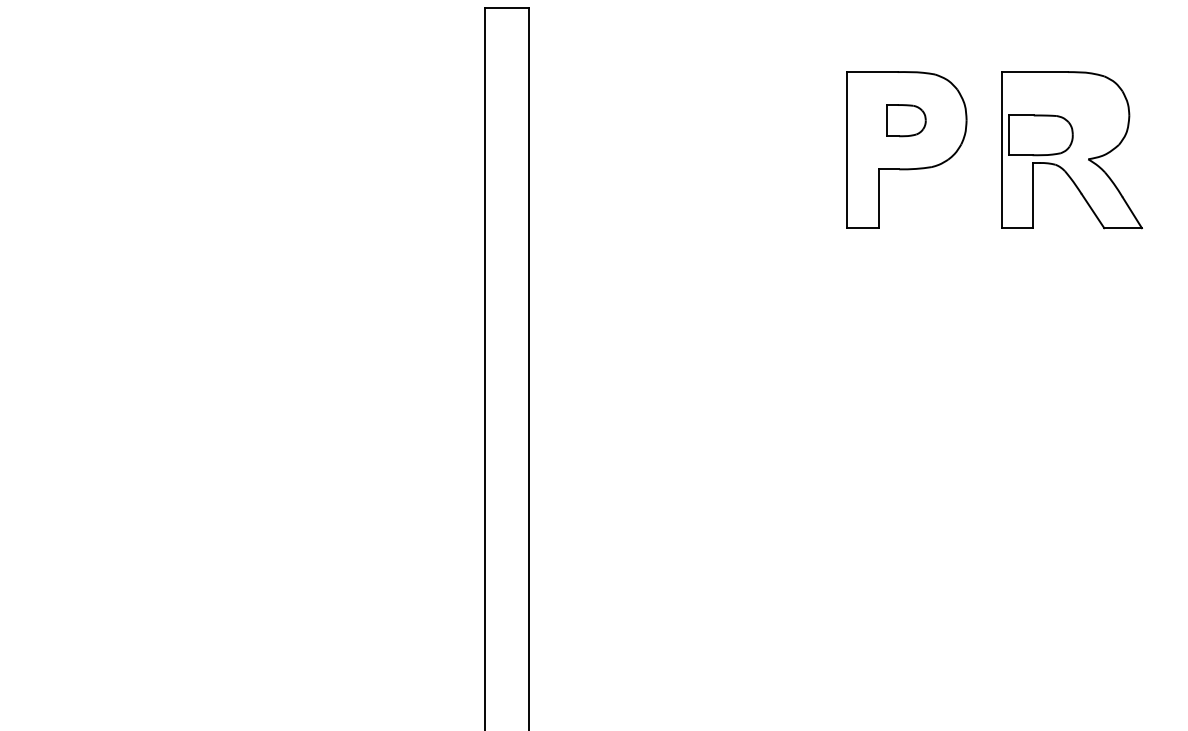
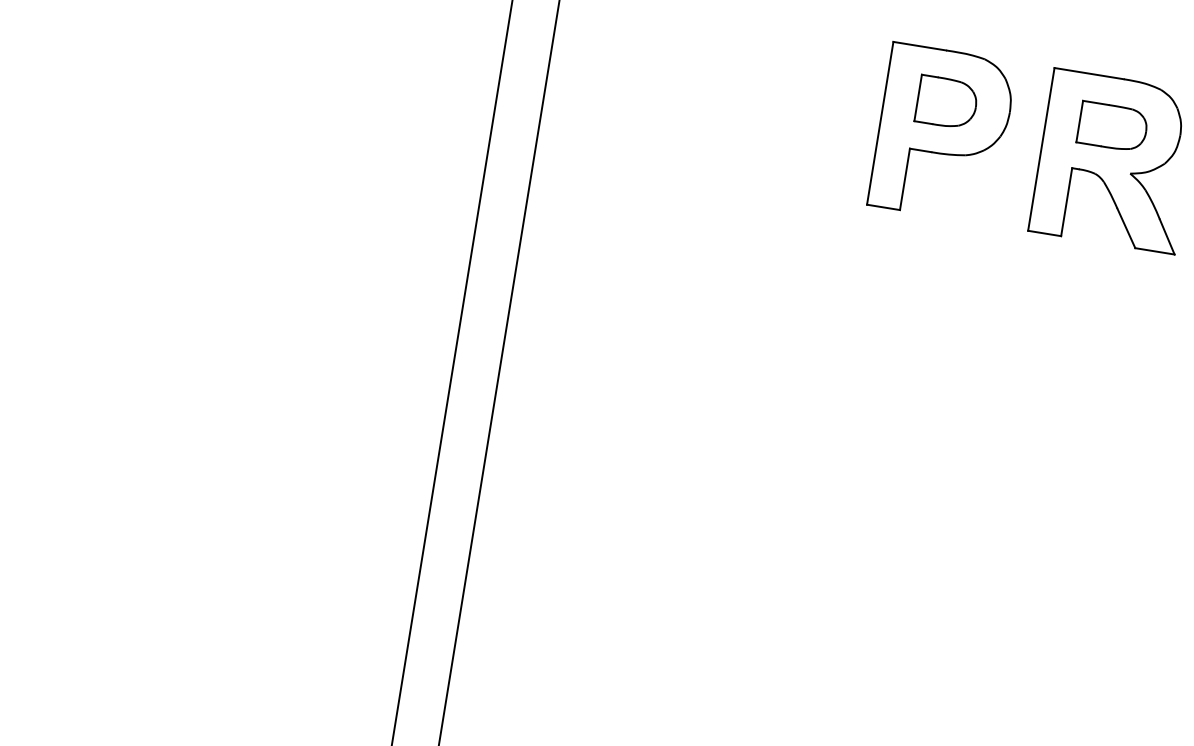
part: (906, 120) -> (947, 102), size x1.43
part: (1040, 135) -> (1112, 127), moved

